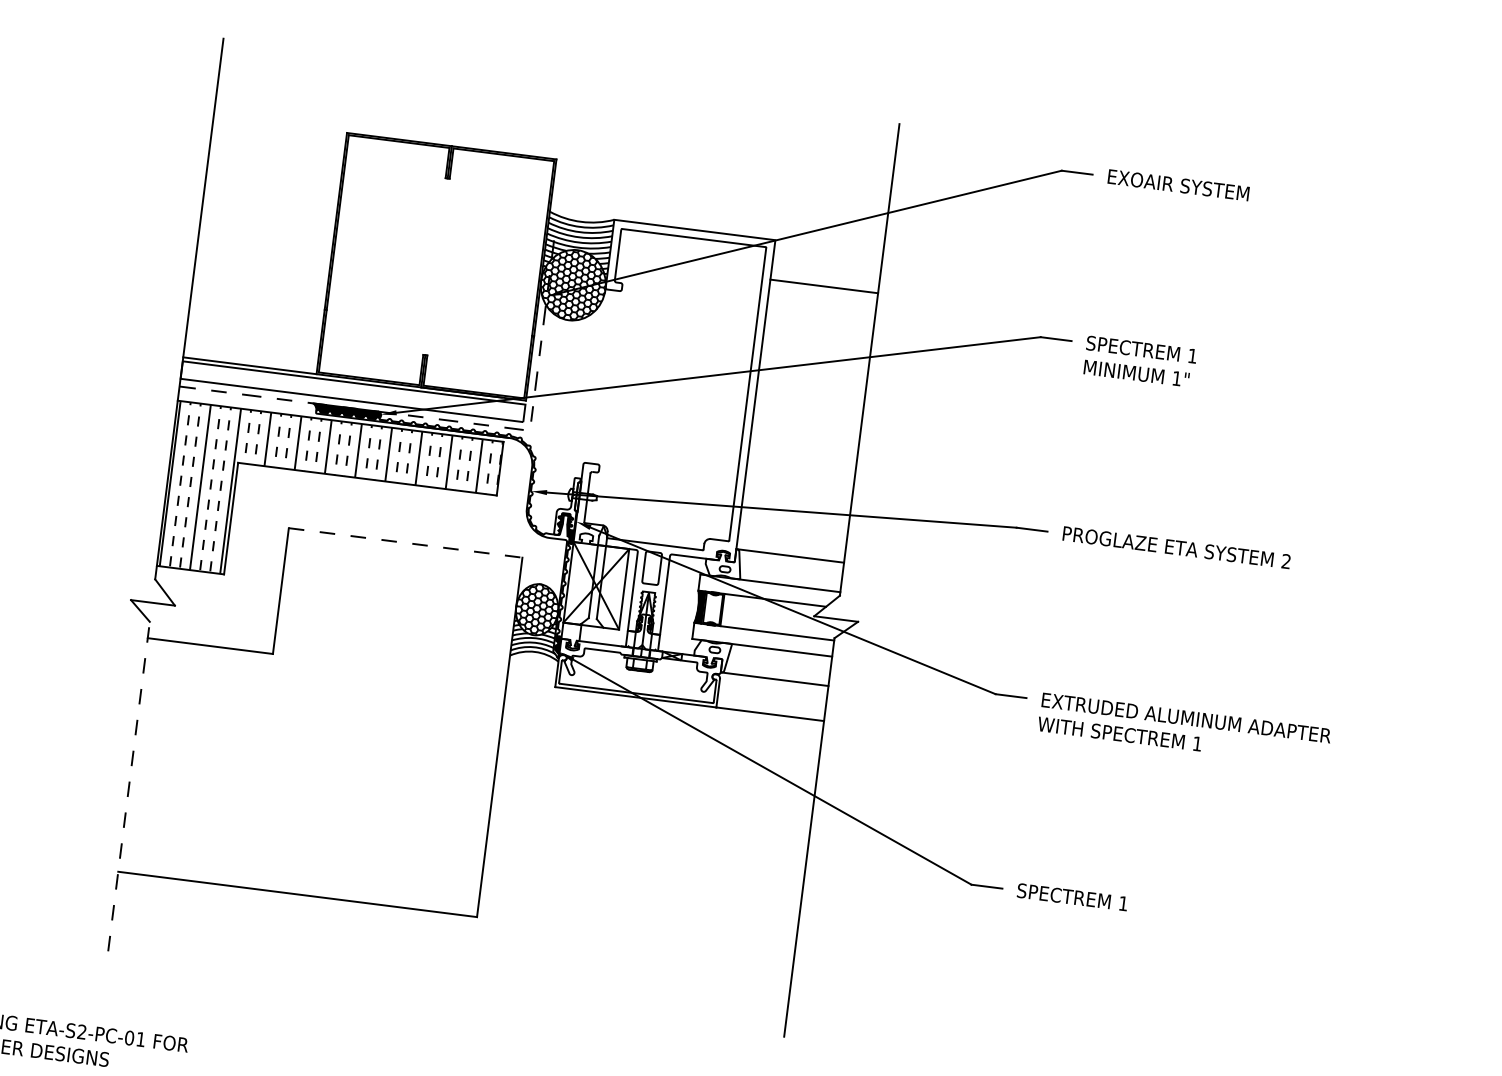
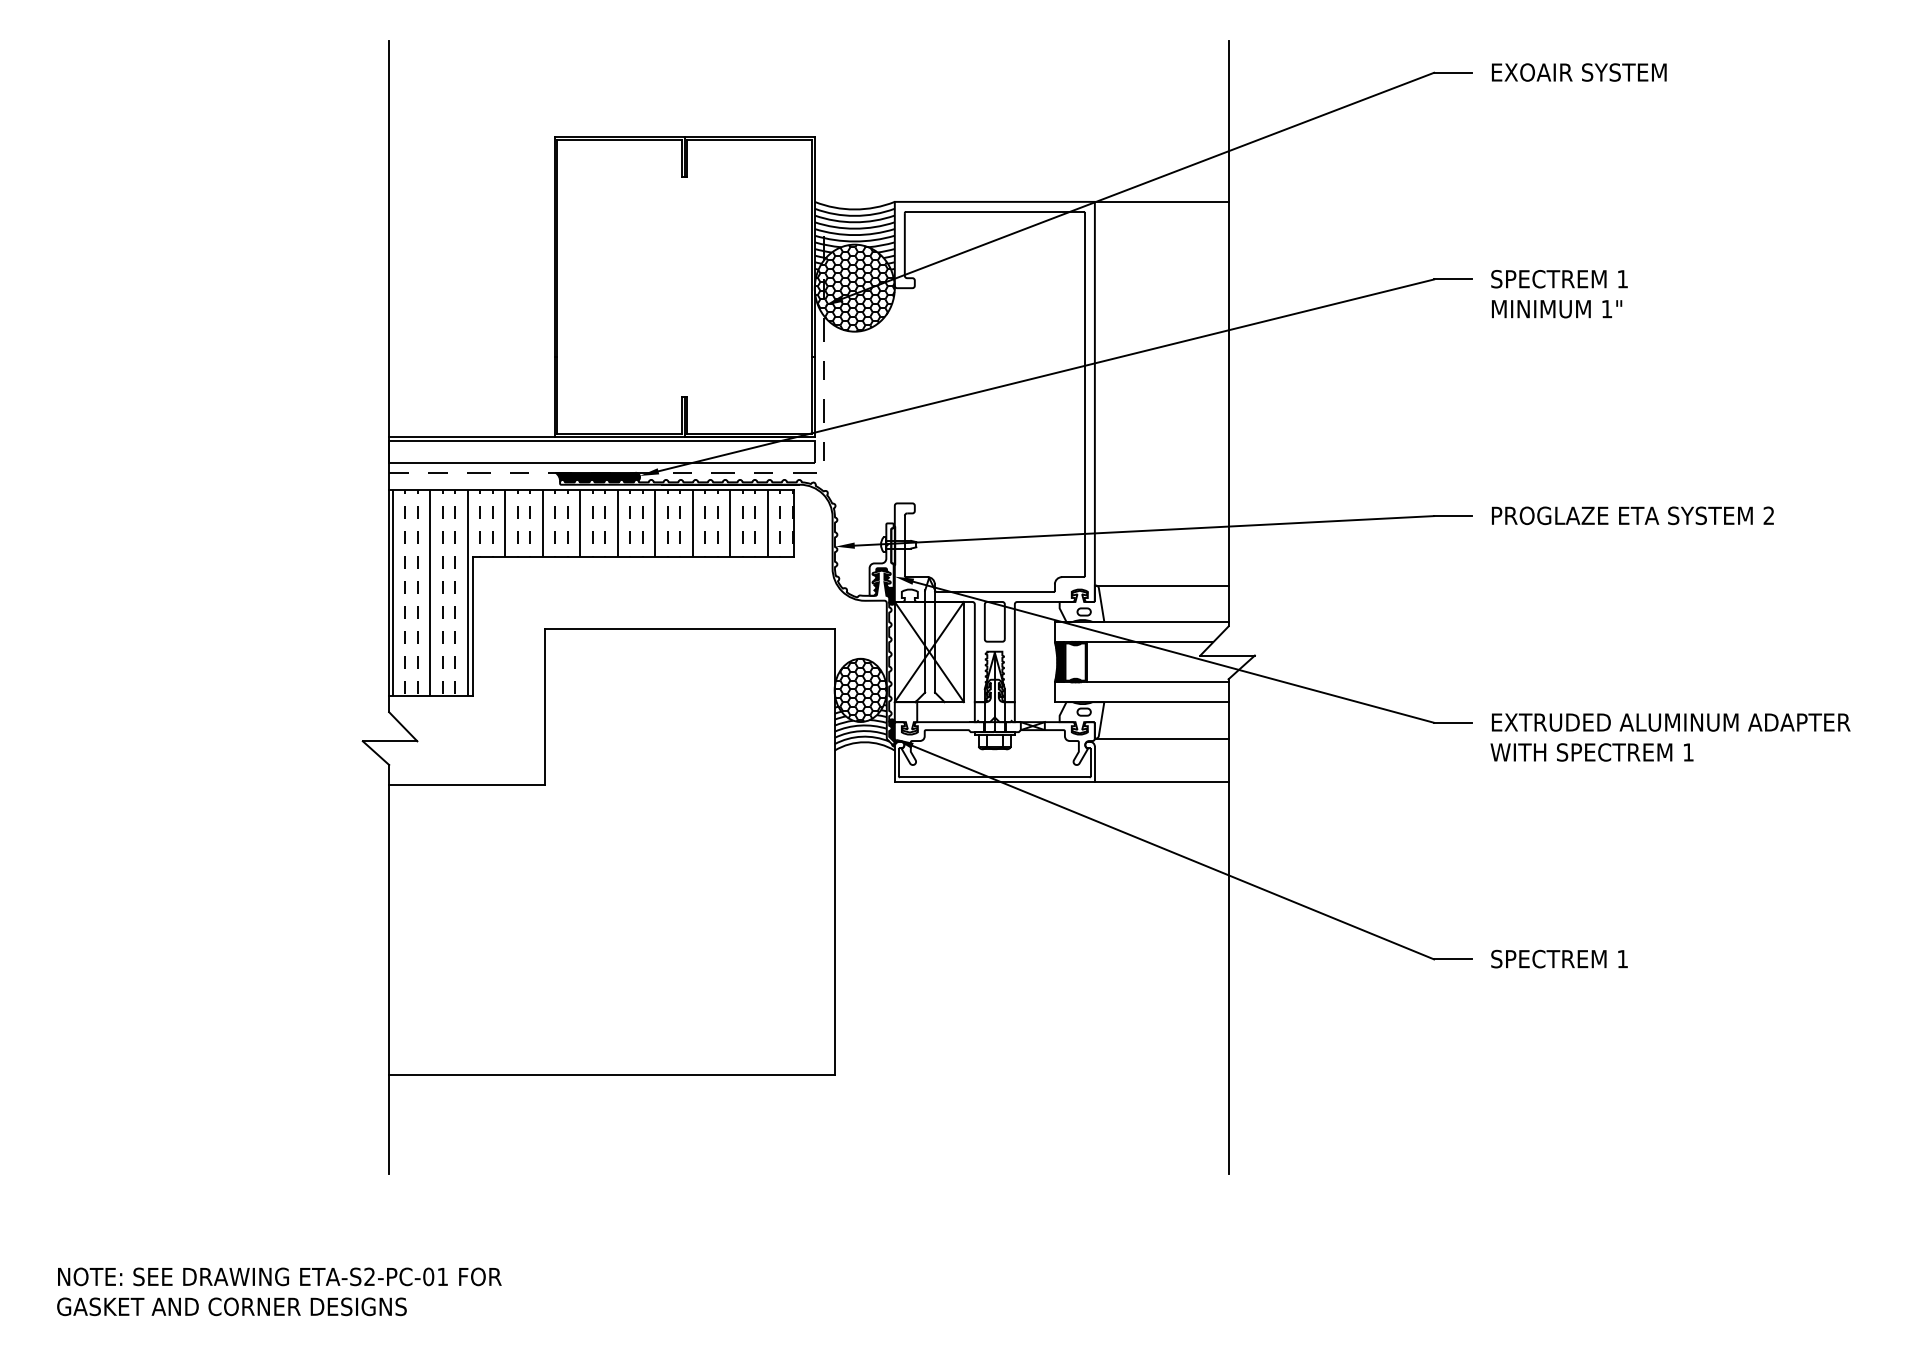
line: (824, 286) -> (1161, 201), moved
line: (406, 543) -> (690, 629), dashed -> solid
line: (129, 786) -> (389, 969), dashed -> solid

